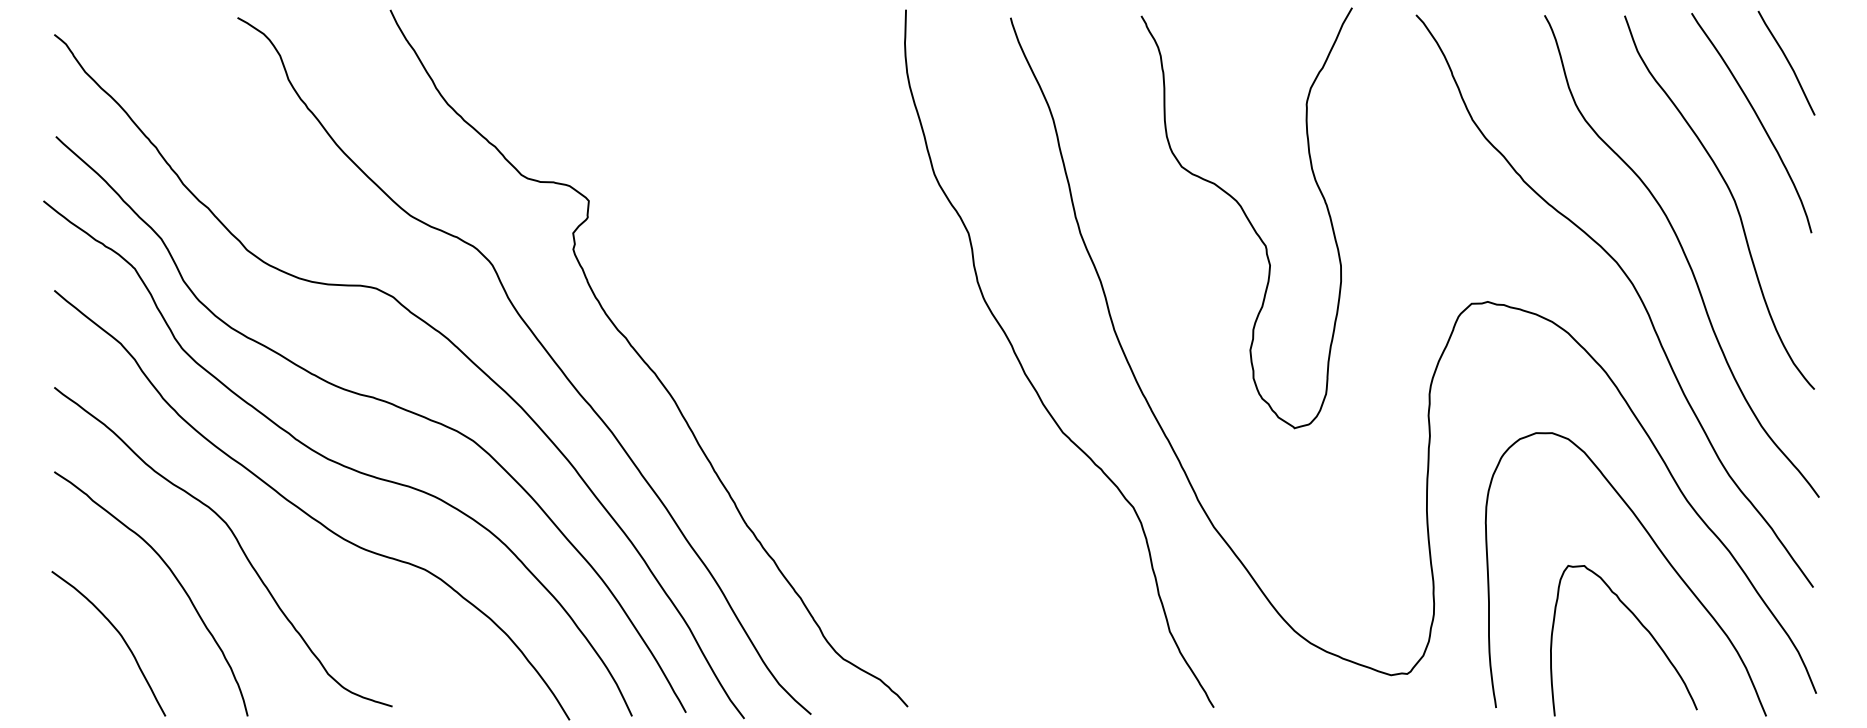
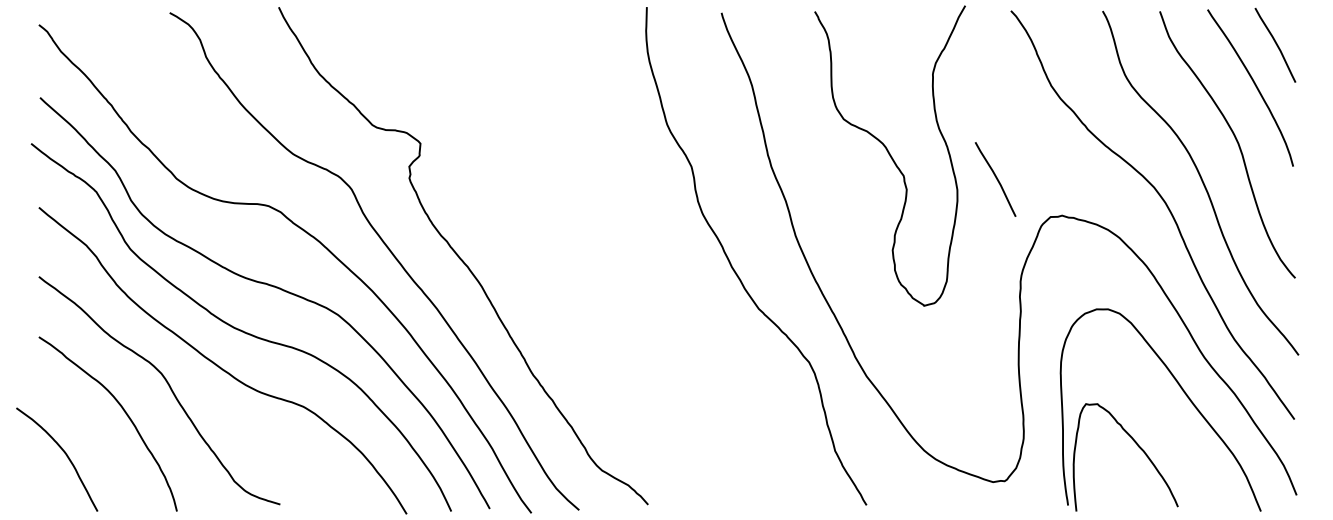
curve: (1395, 250) -> (996, 178), added
curve: (1640, 624) -> (1137, 445), moved
curve: (120, 636) -> (65, 454), moved

